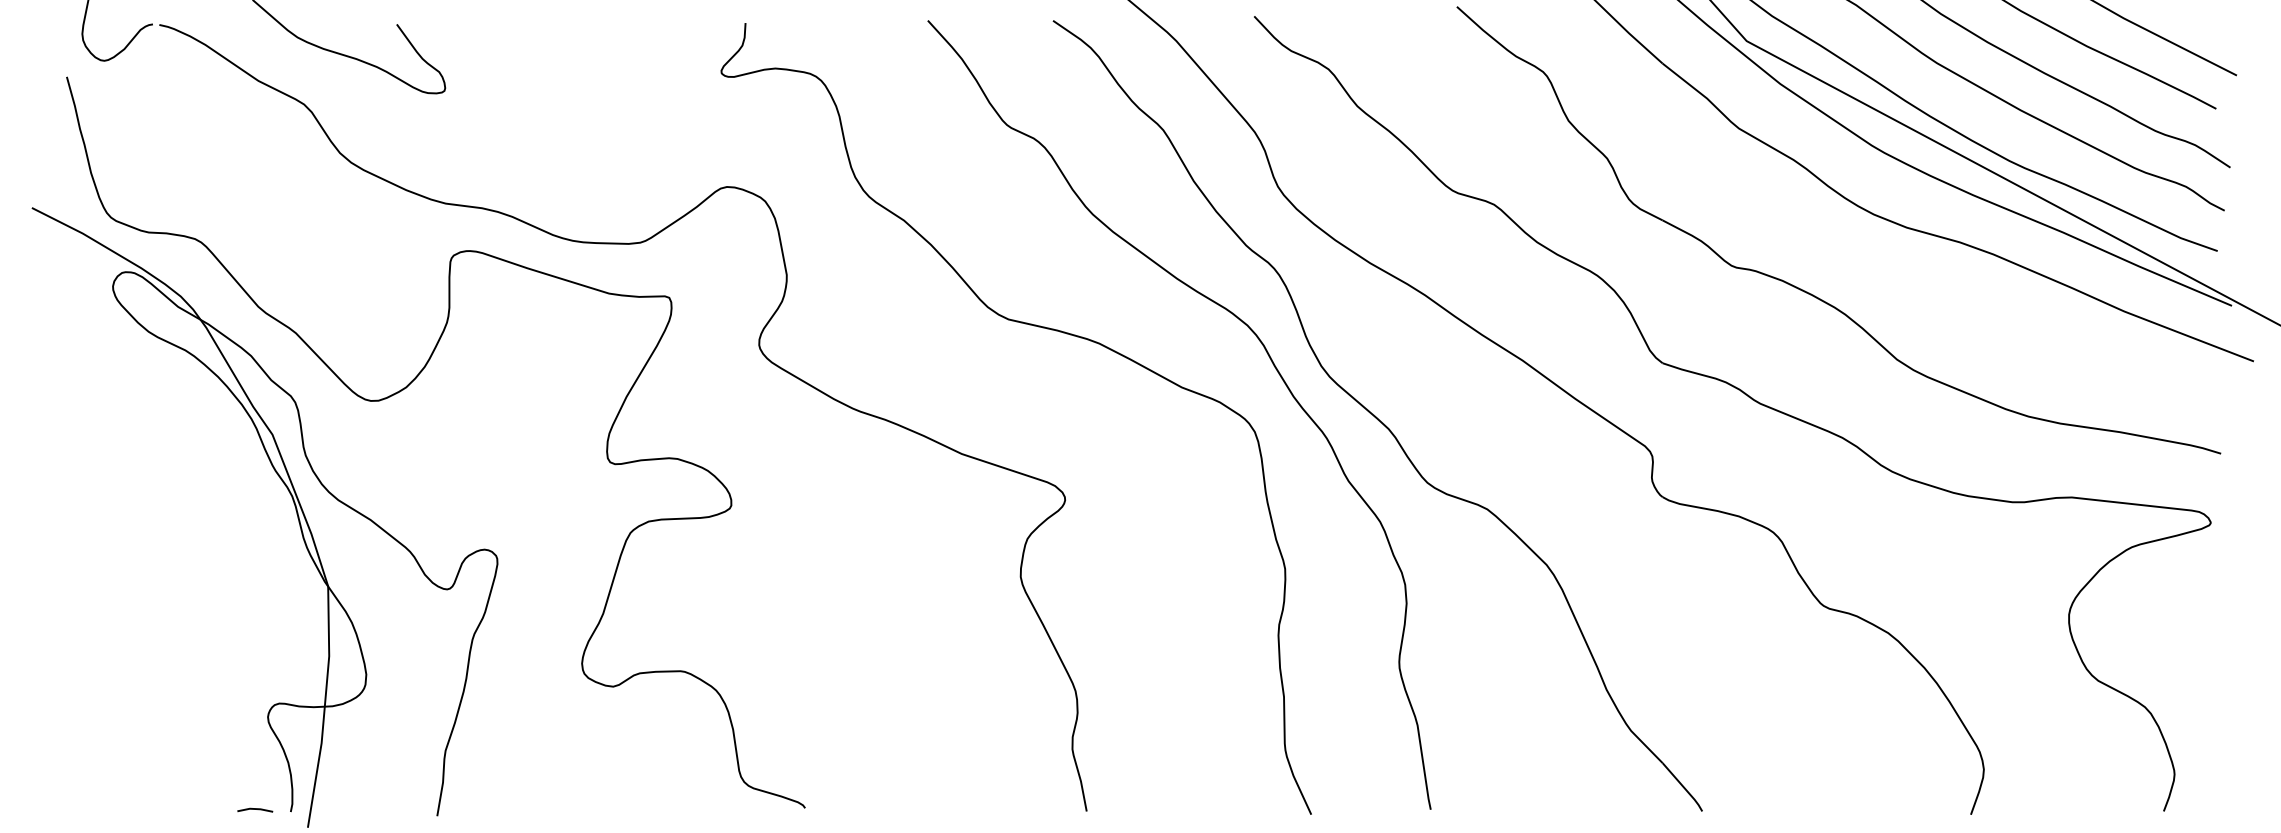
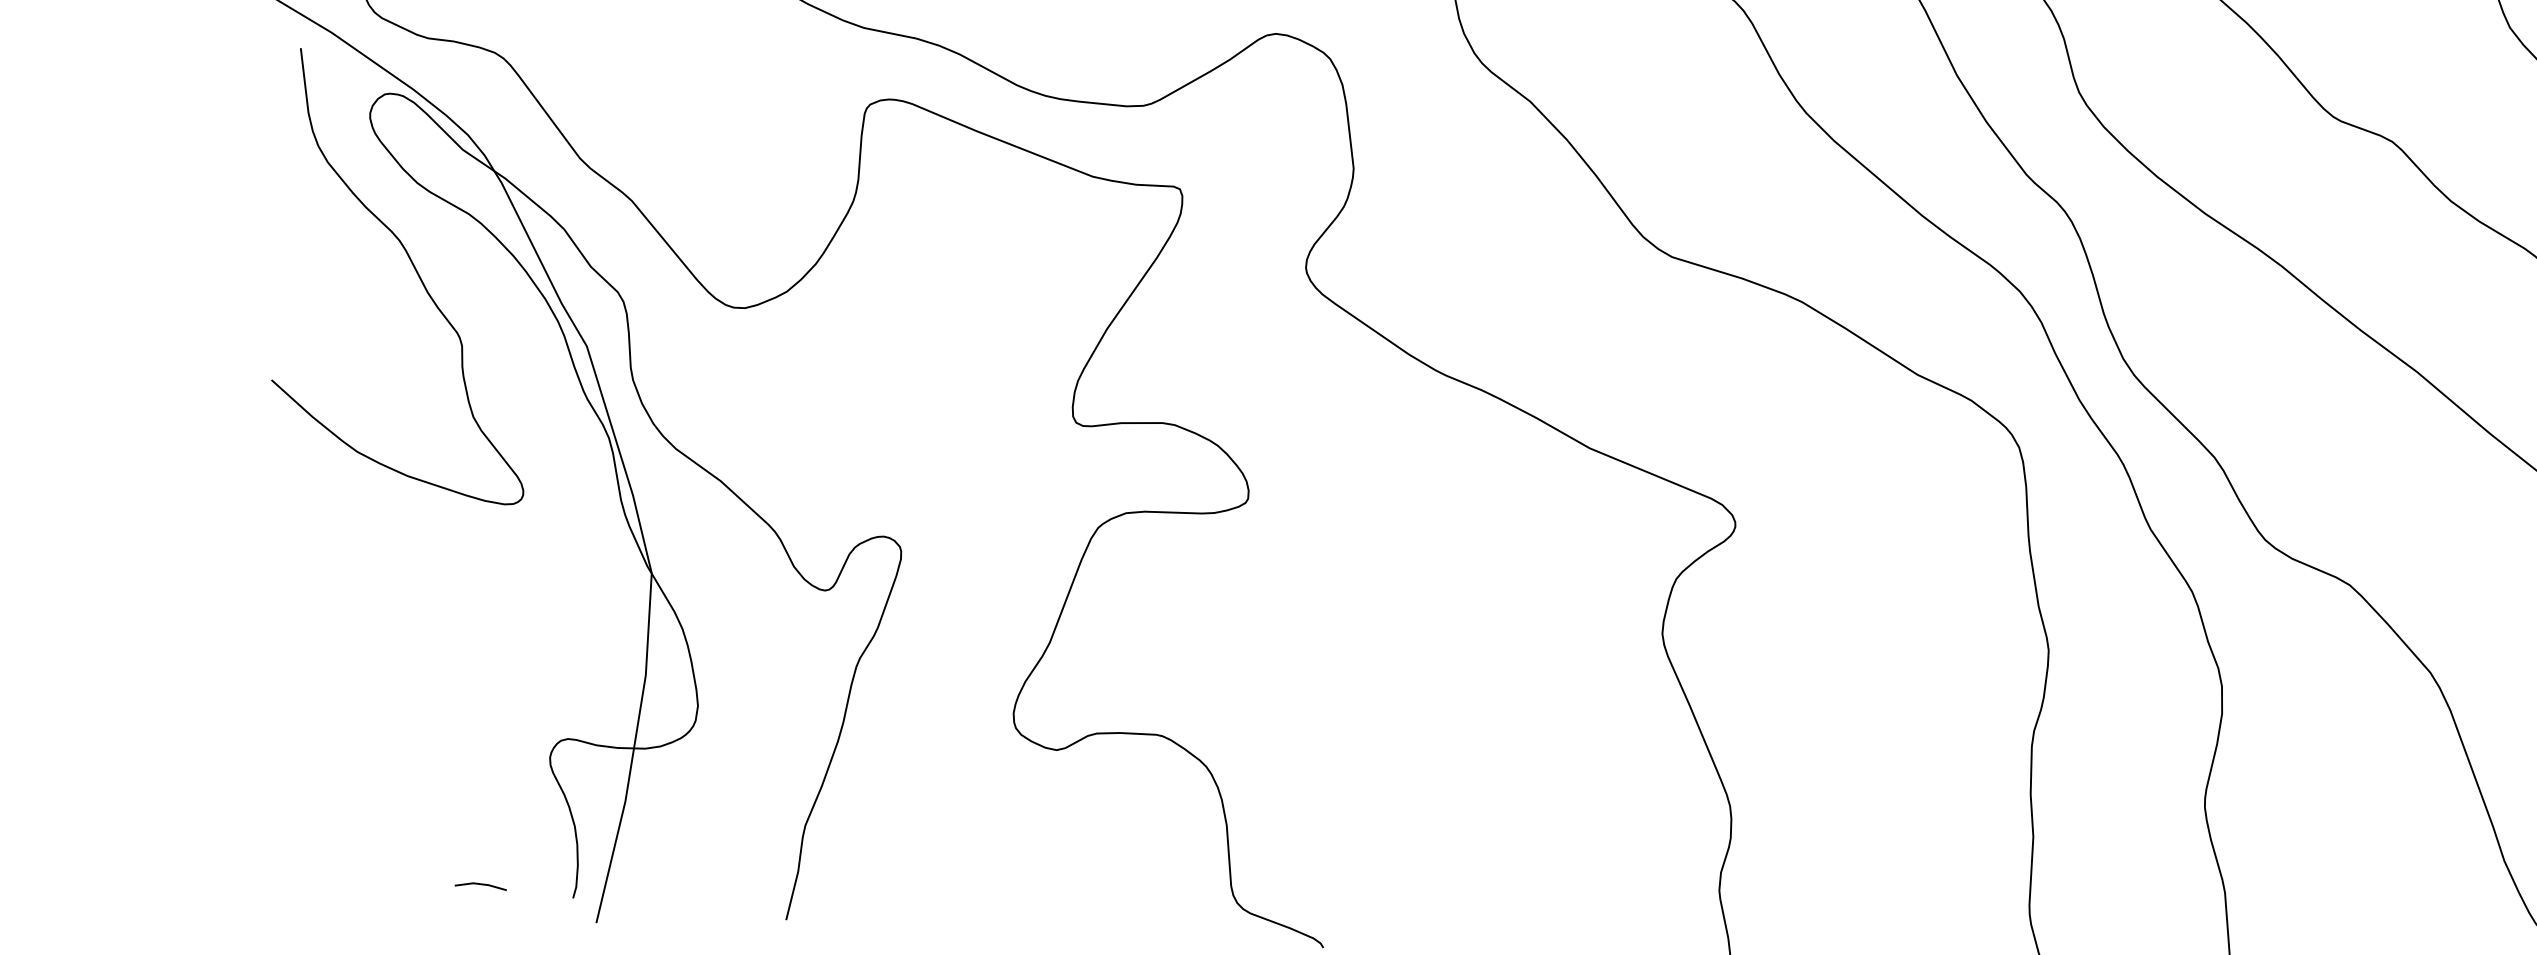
curve: (151, 392) -> (414, 271), added
line: (255, 809) -> (481, 884), moved

